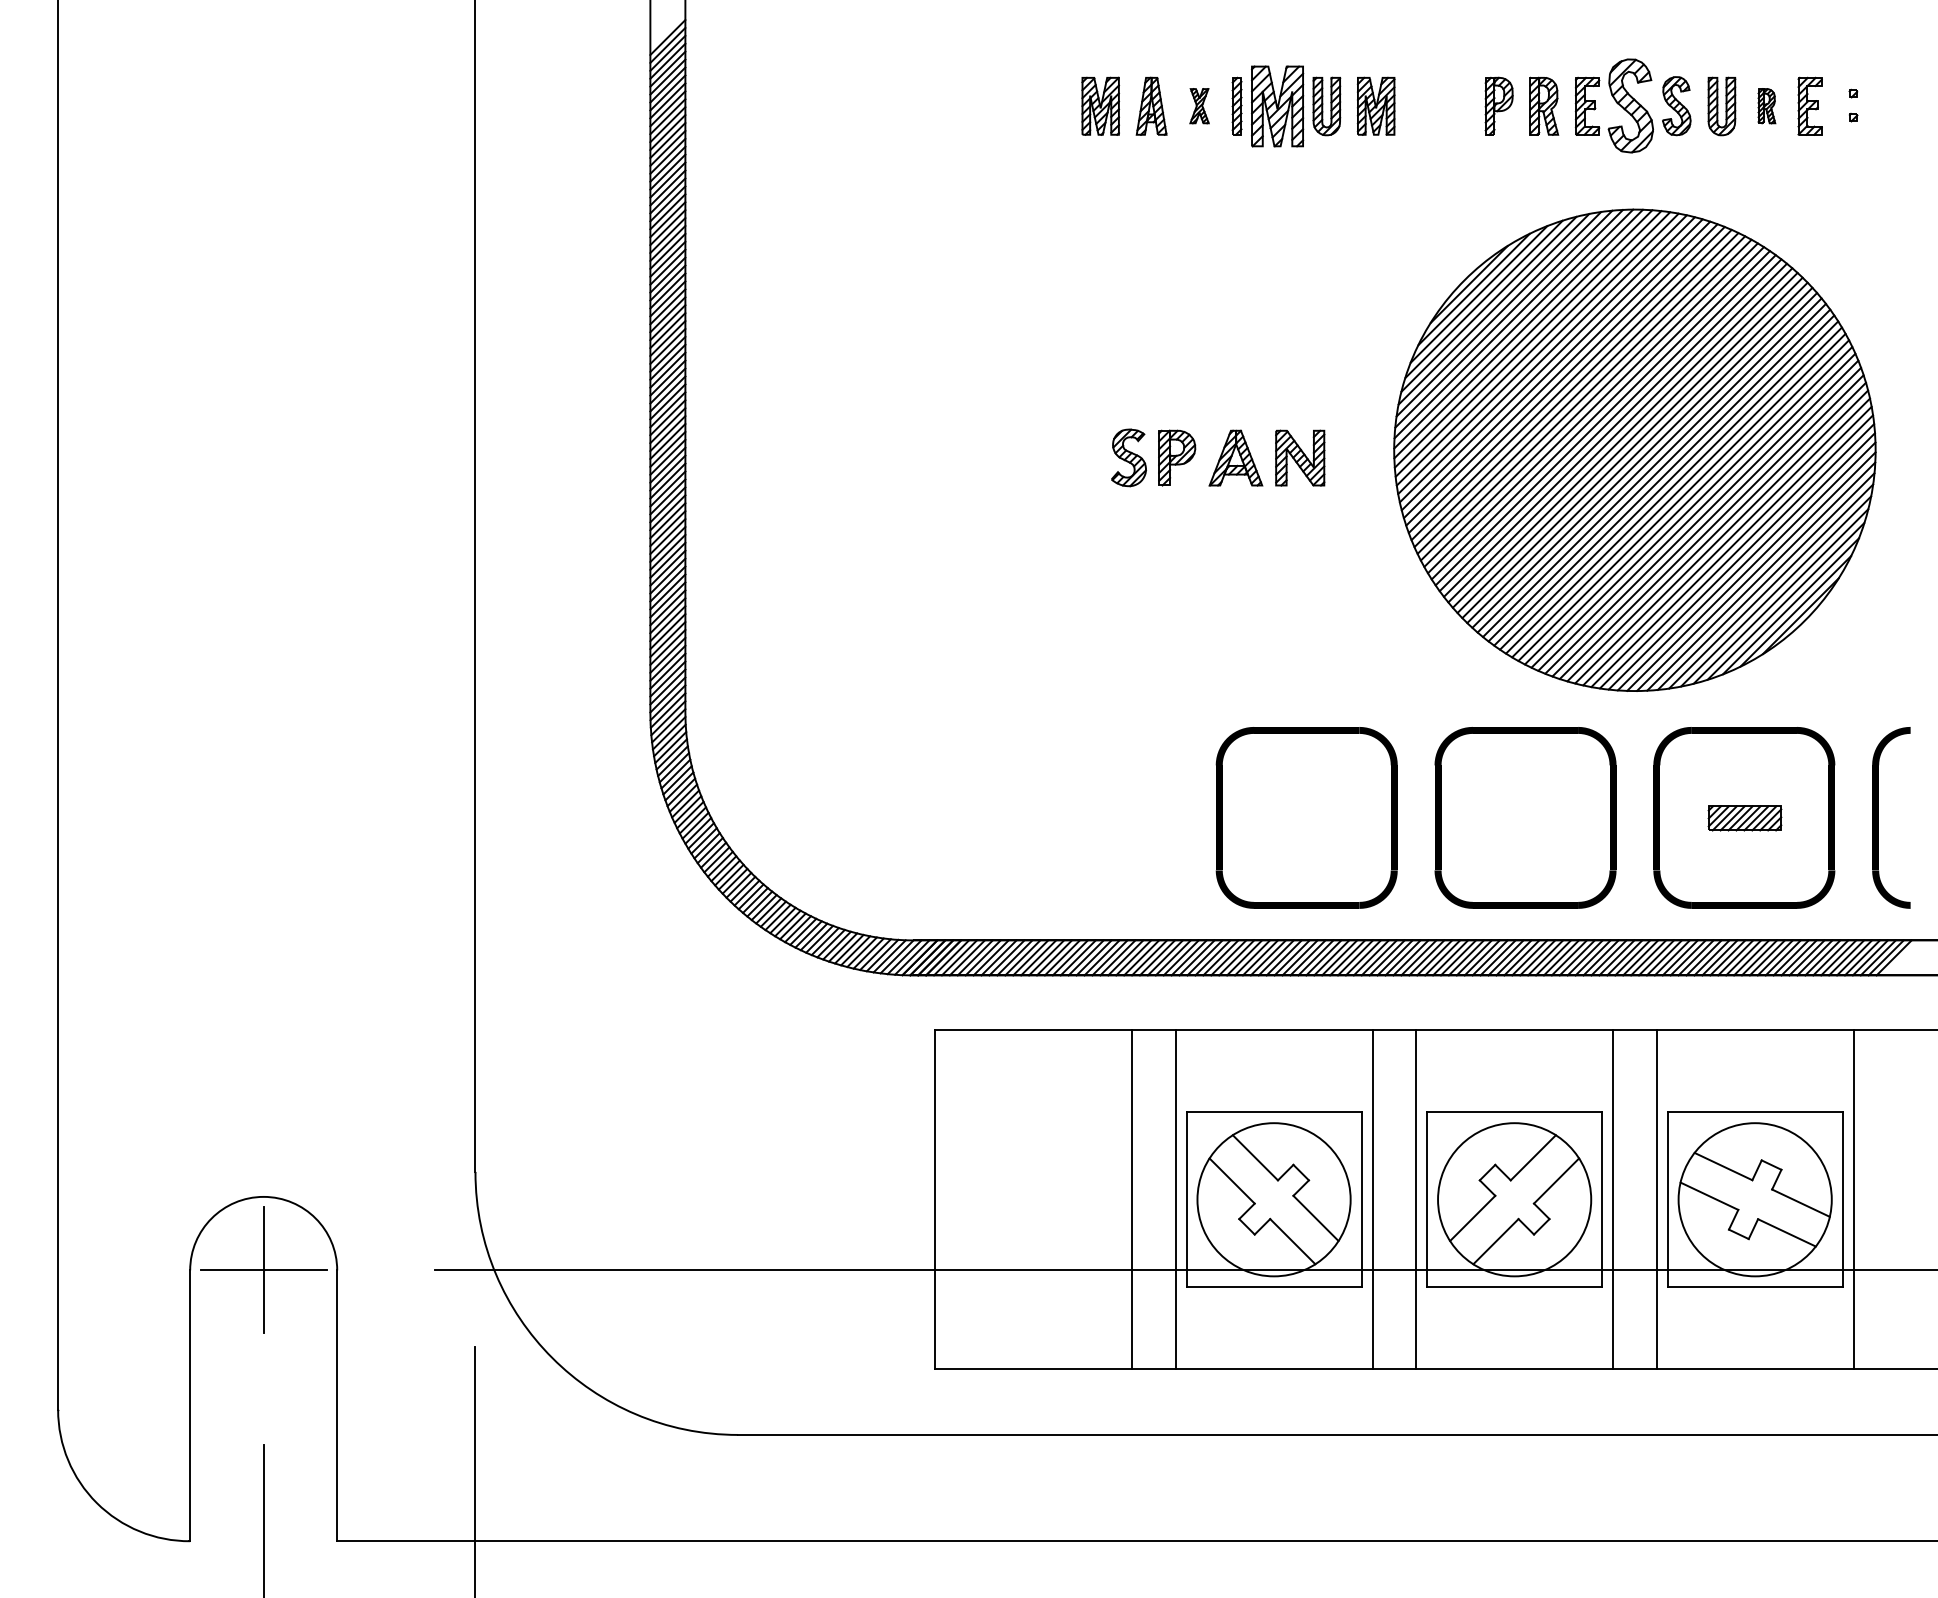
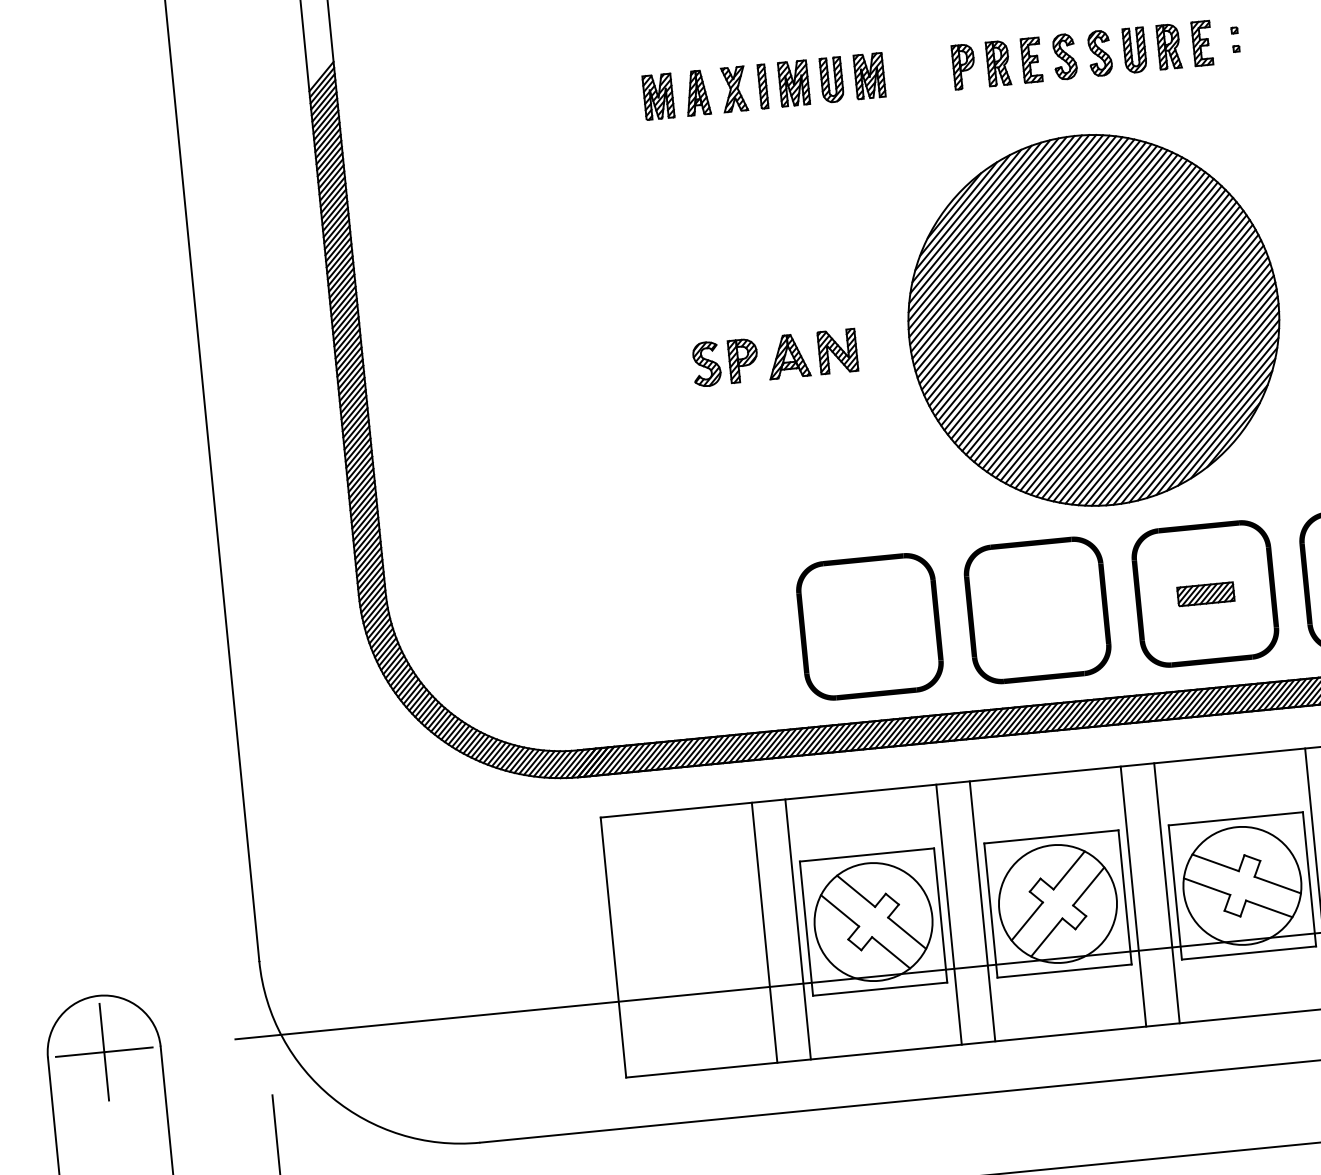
part: (1199, 105) -> (734, 88), size x1.67
part: (1277, 105) -> (793, 82), size x0.71
part: (1766, 105) -> (1168, 46), size x1.67
part: (1630, 106) -> (1064, 57), size x0.62

